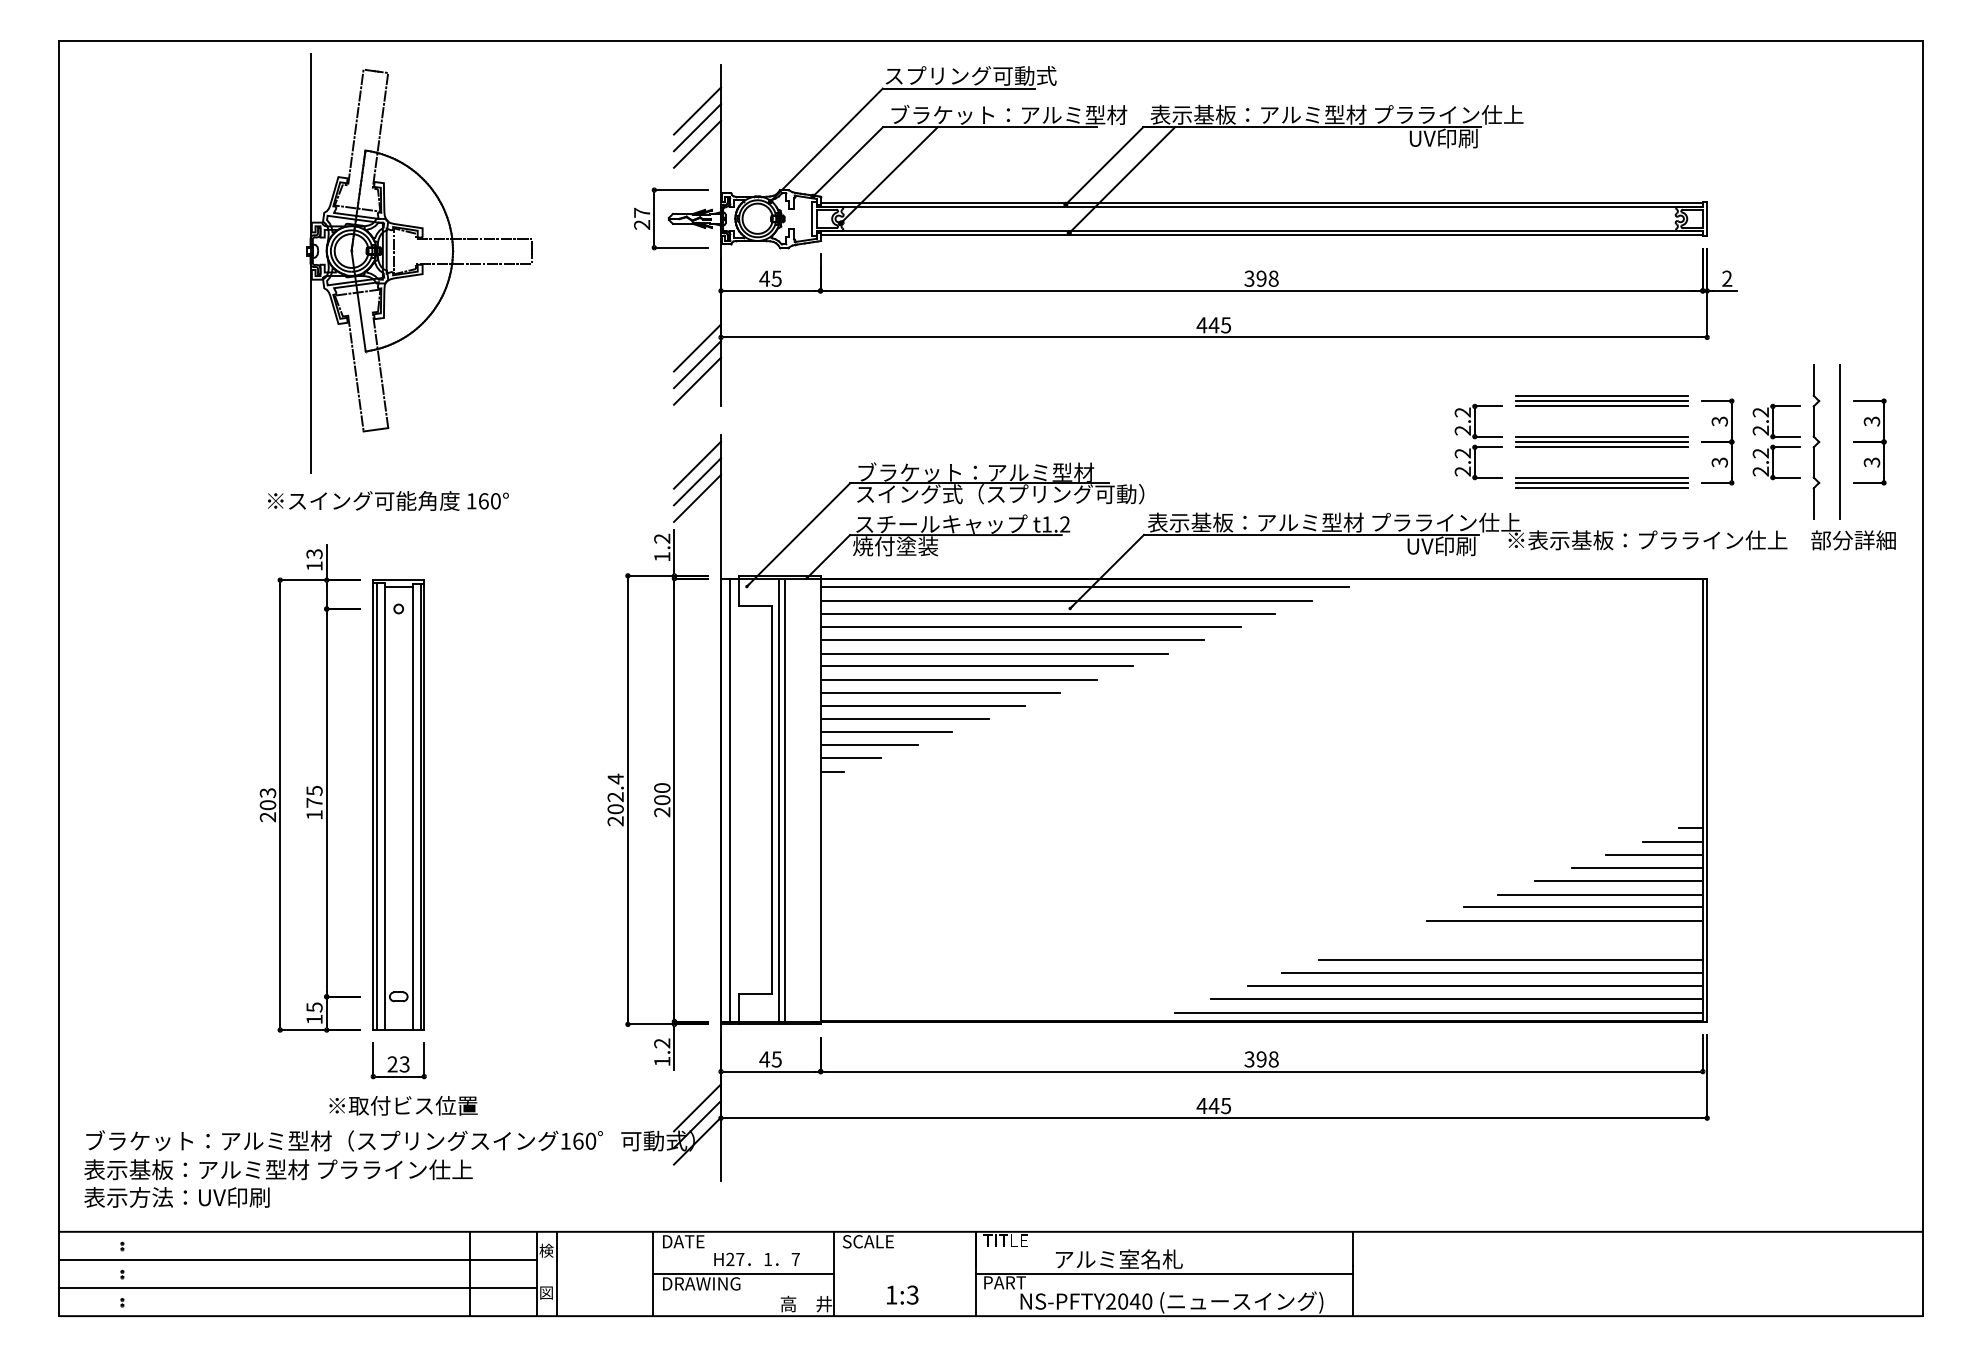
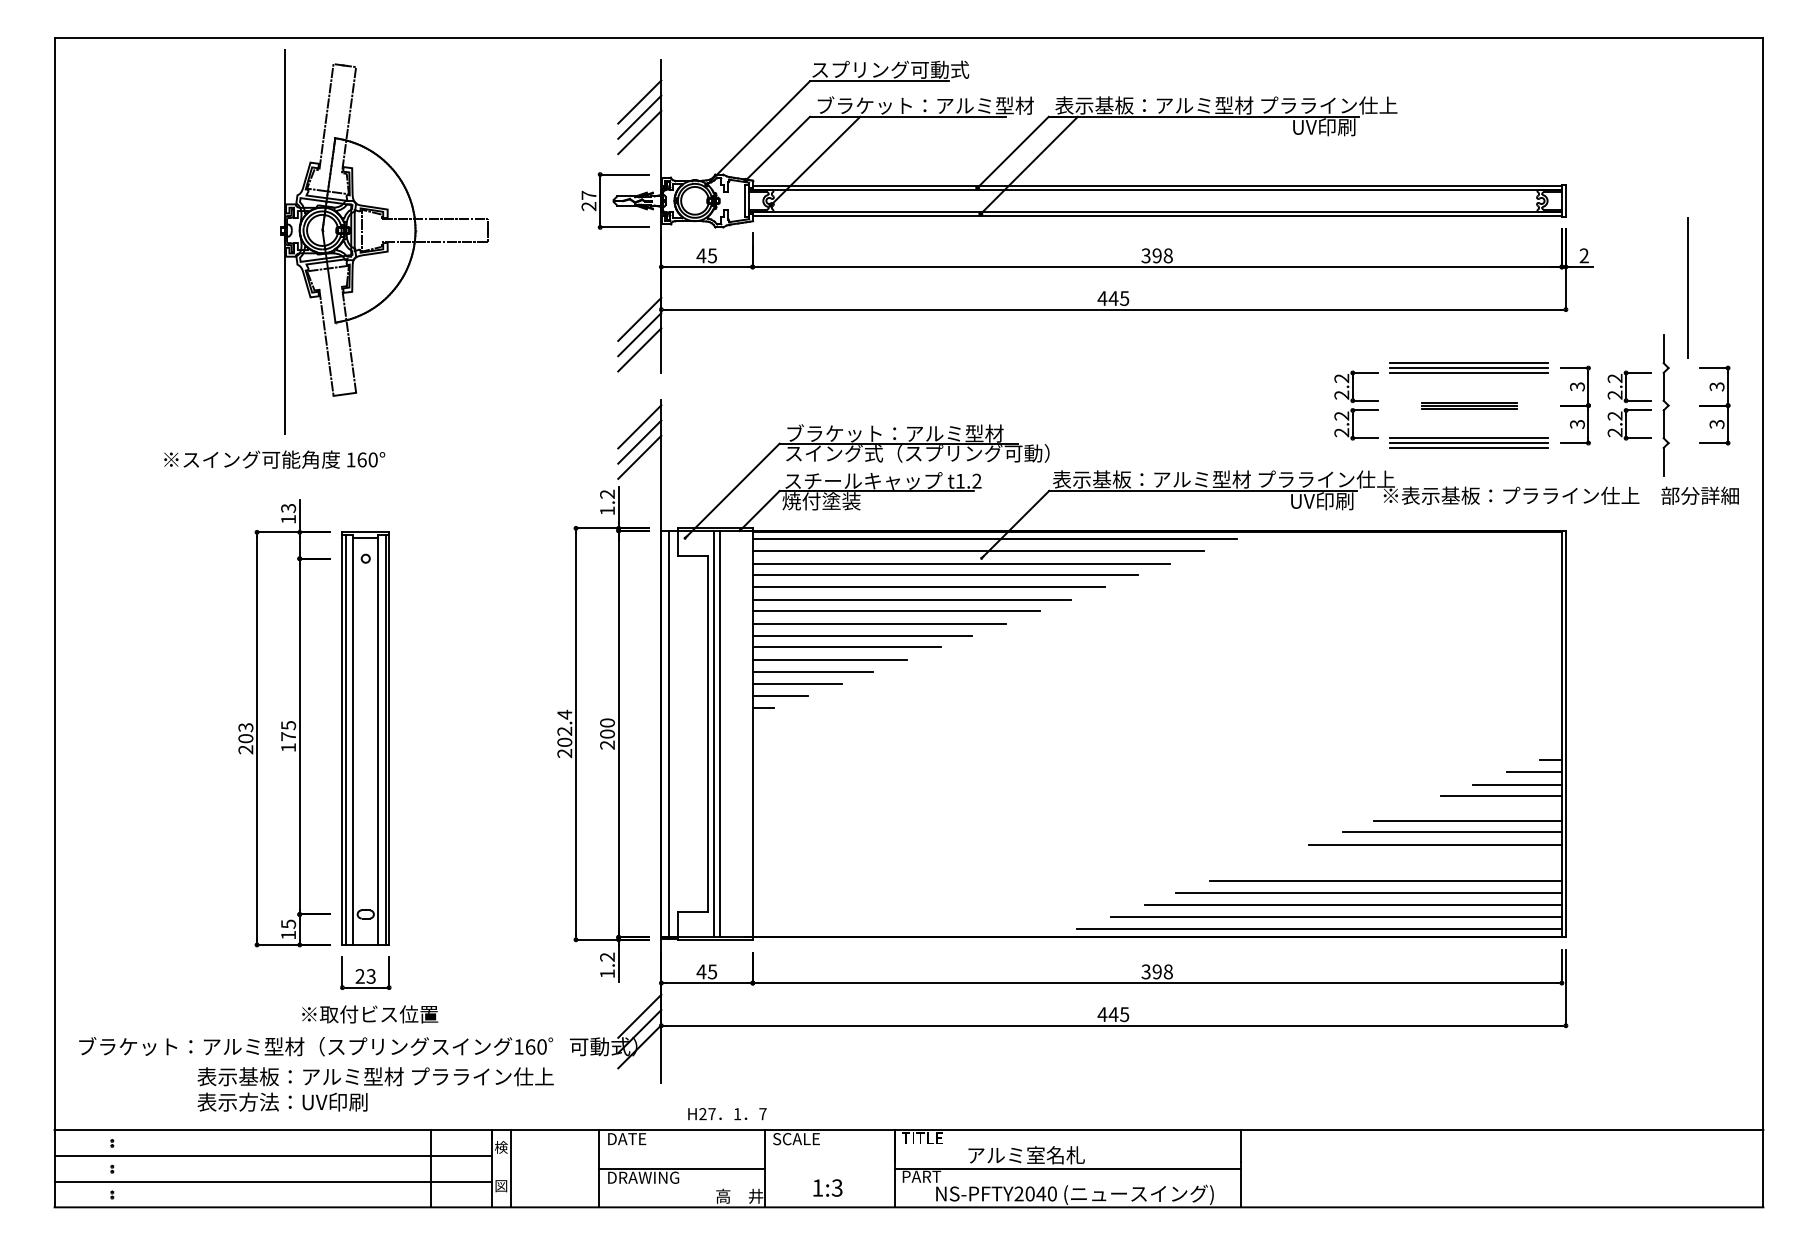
part: (1601, 441) -> (1468, 405), size x0.6
line: (1839, 441) -> (1687, 287), moved
text: (388, 500) -> (274, 459), moved
line: (1618, 881) -> (1484, 808), removed
text: (278, 1183) -> (375, 1089), moved
text: (756, 1258) -> (726, 1113), moved

